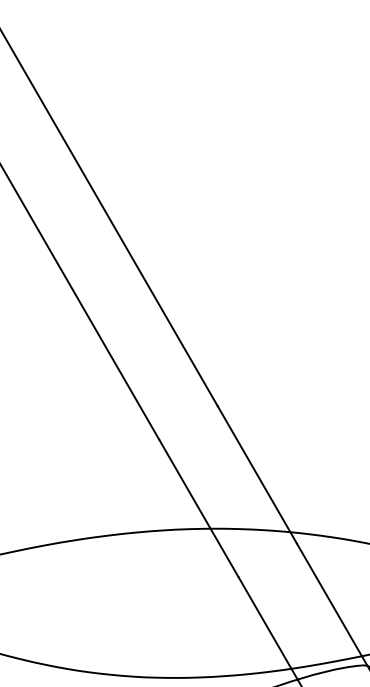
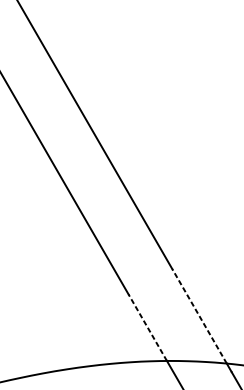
line: (254, 469) -> (199, 316), solid -> dashed
line: (184, 483) -> (147, 327), solid -> dashed

